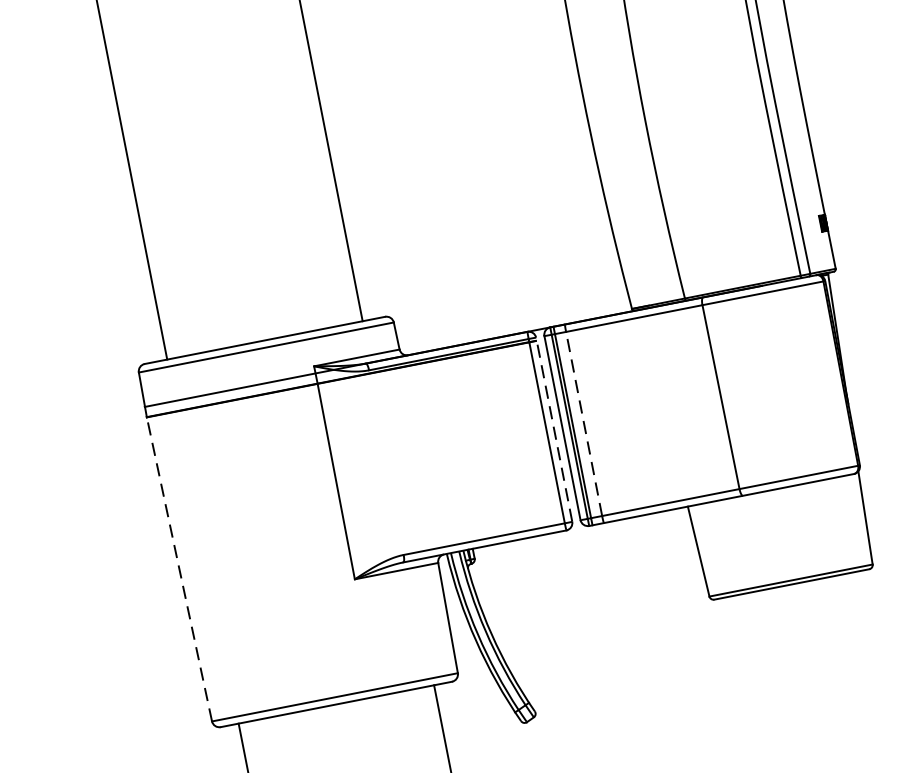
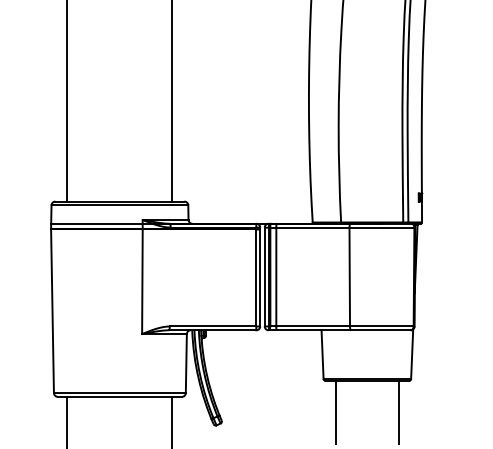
line: (584, 422) -> (276, 276), dashed -> solid
line: (554, 428) -> (260, 276), dashed -> solid
line: (179, 569) -> (52, 311), dashed -> solid
line: (863, 631) -> (399, 412), added
line: (743, 654) -> (335, 412), added

